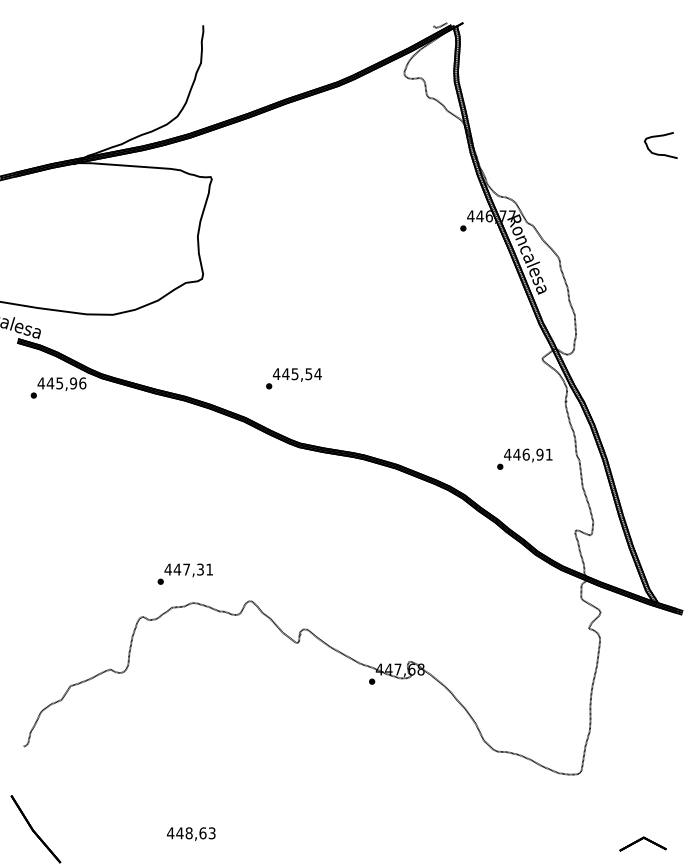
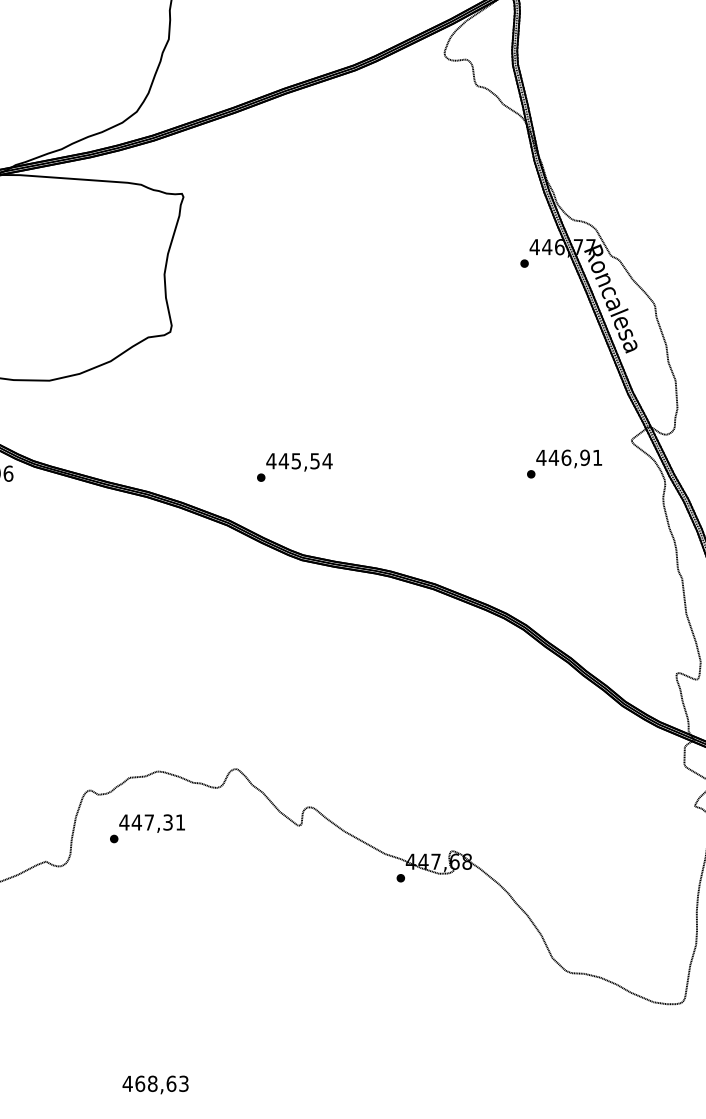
text: (524, 458) -> (564, 462), moved
text: (184, 573) -> (146, 827), moved
text: (179, 833) -> (139, 1084), 448,63 -> 468,63

